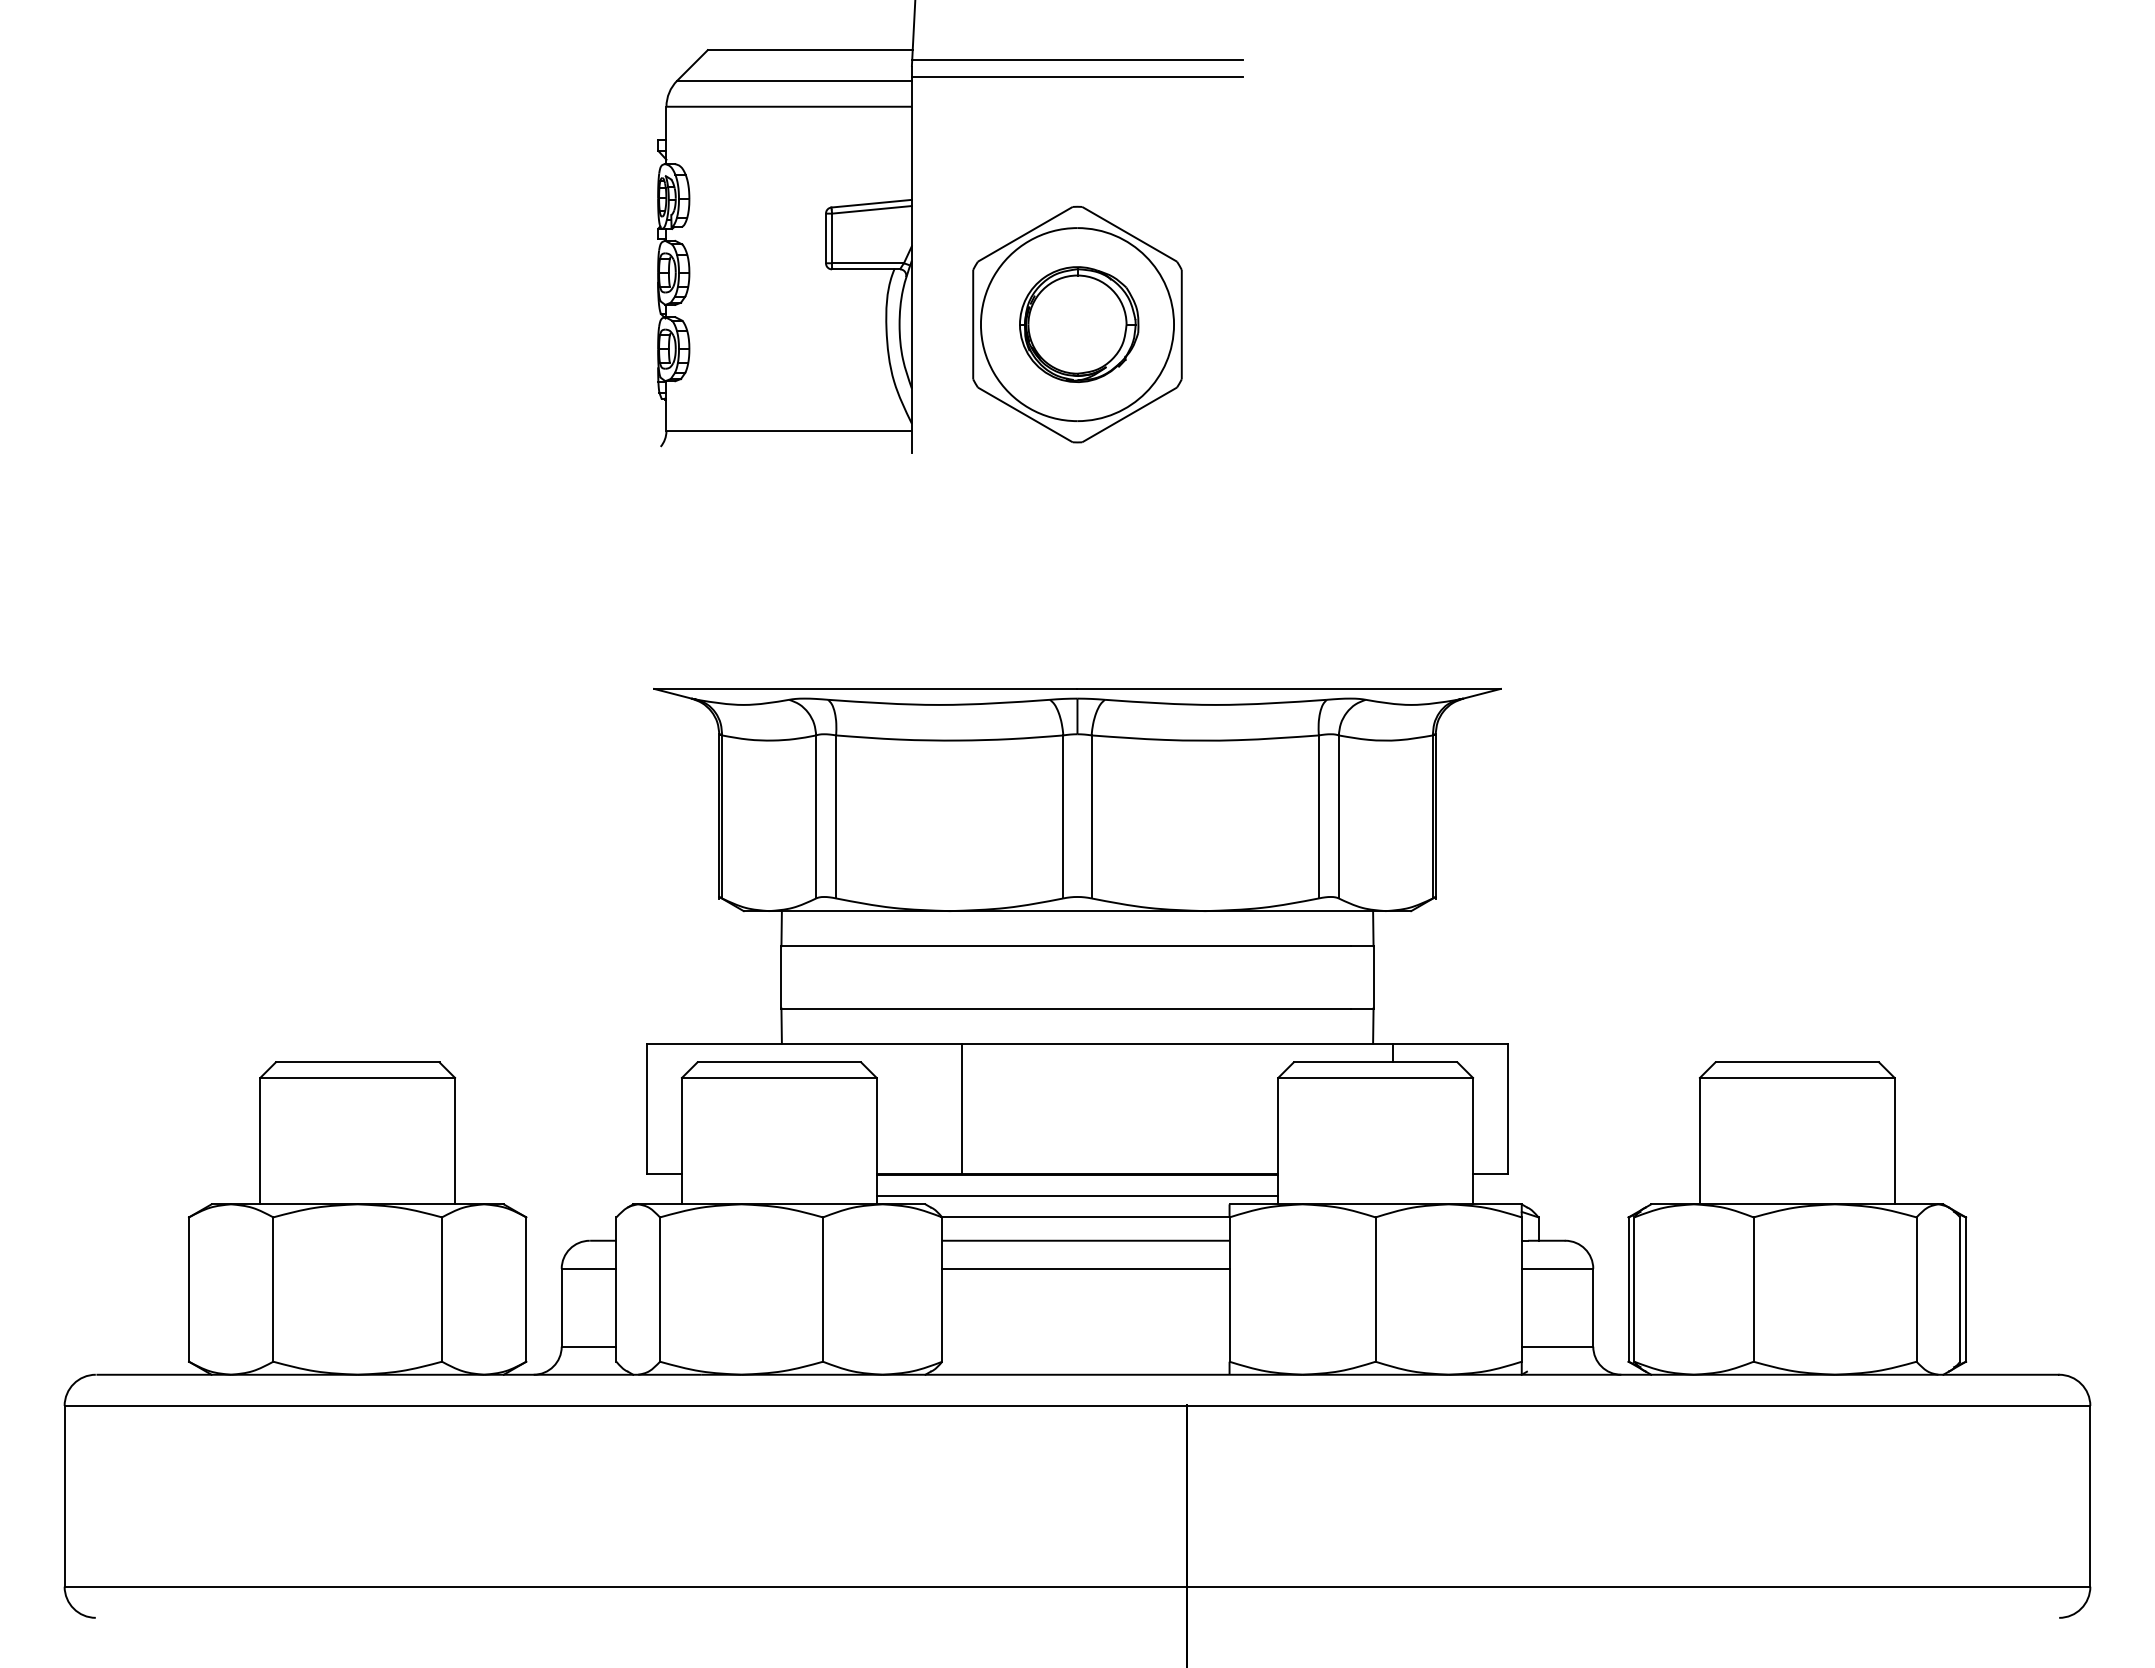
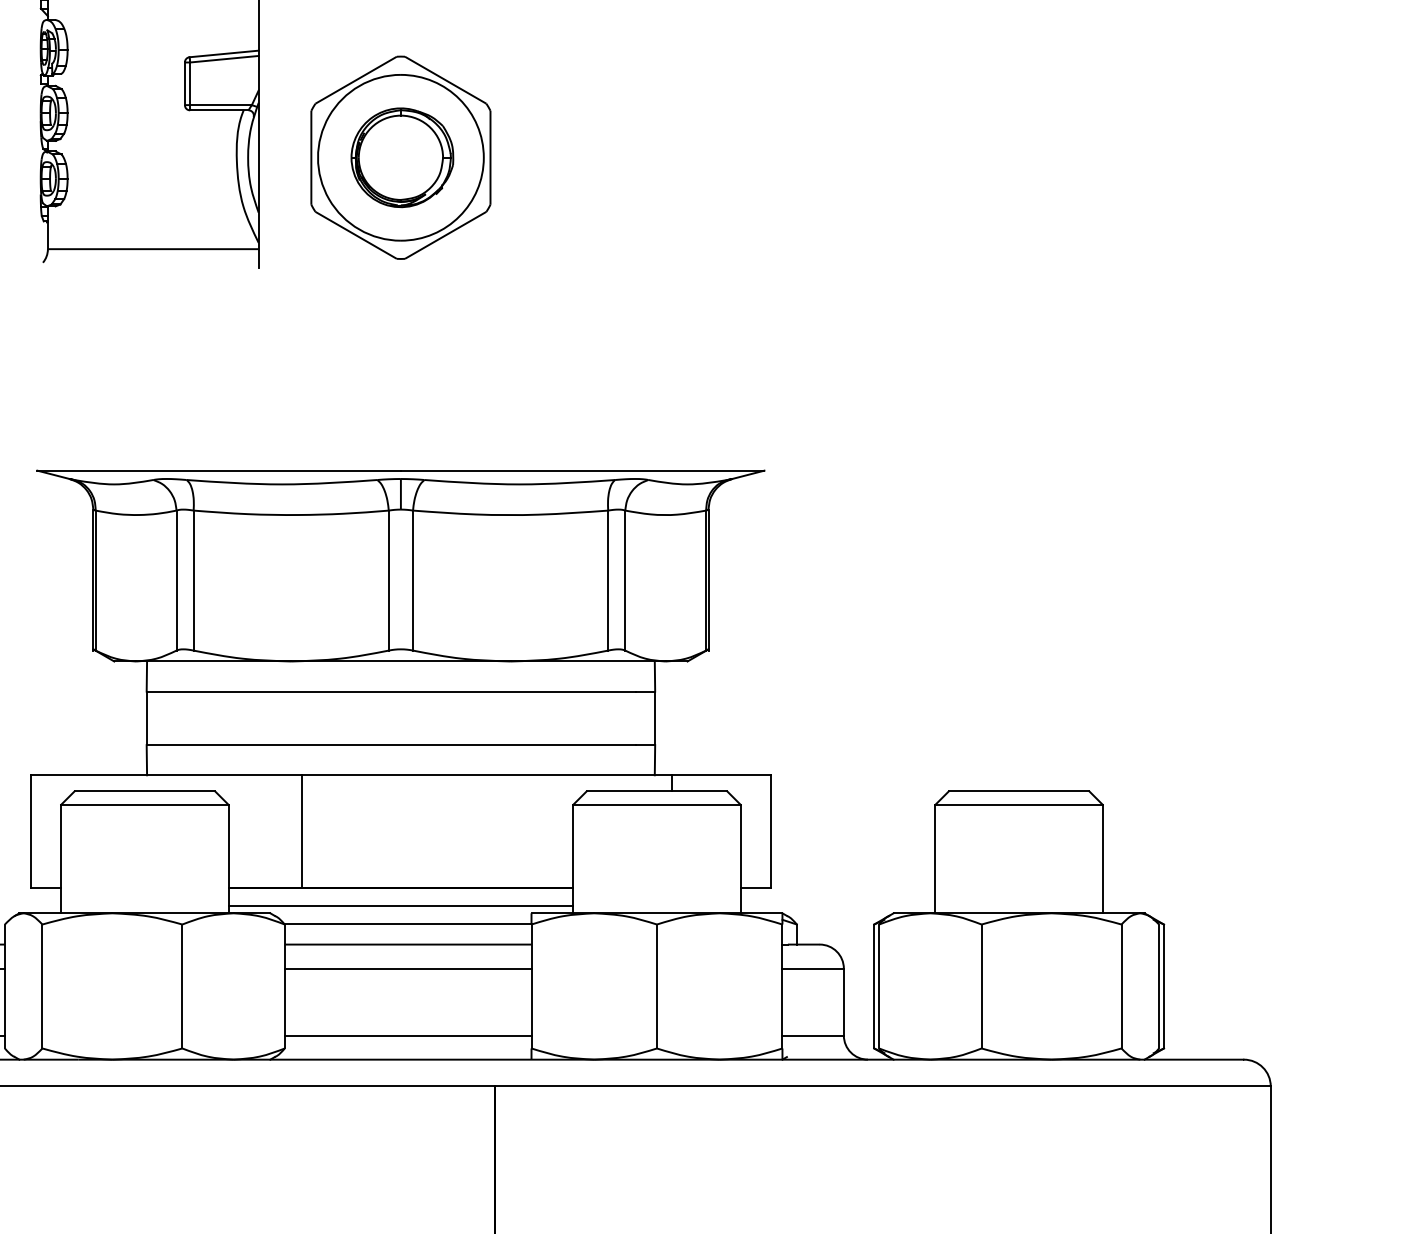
line: (1085, 1346) -> (407, 1035), added

